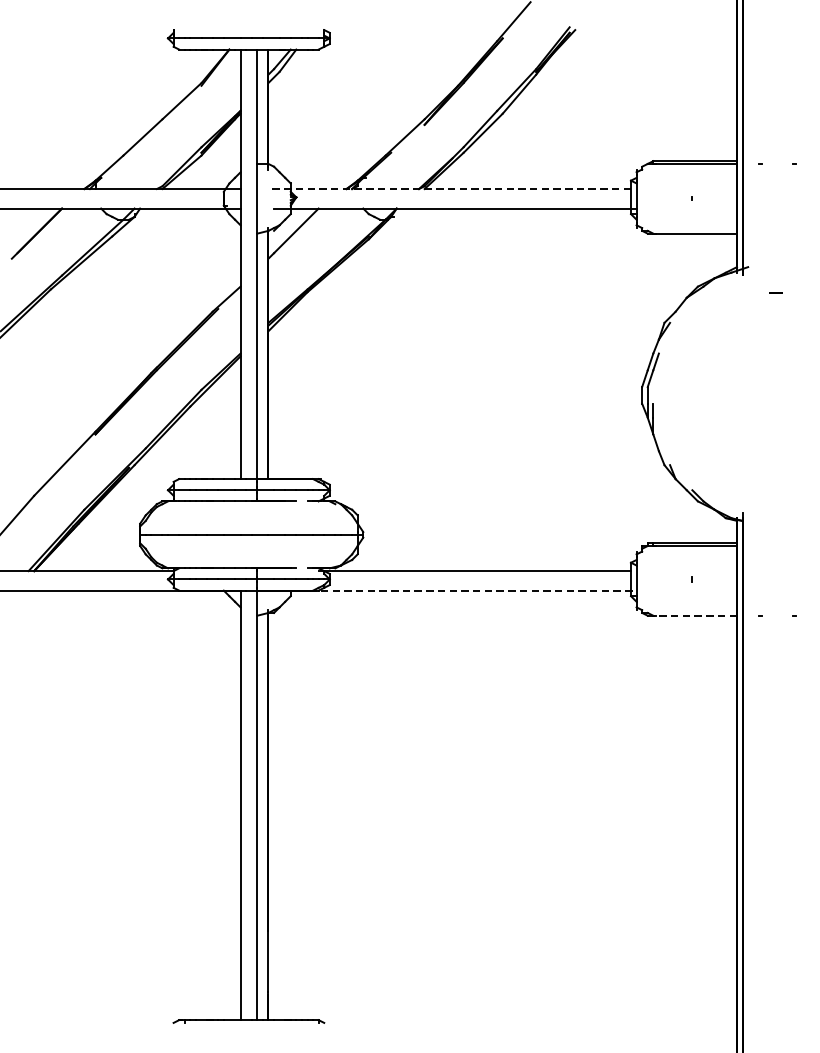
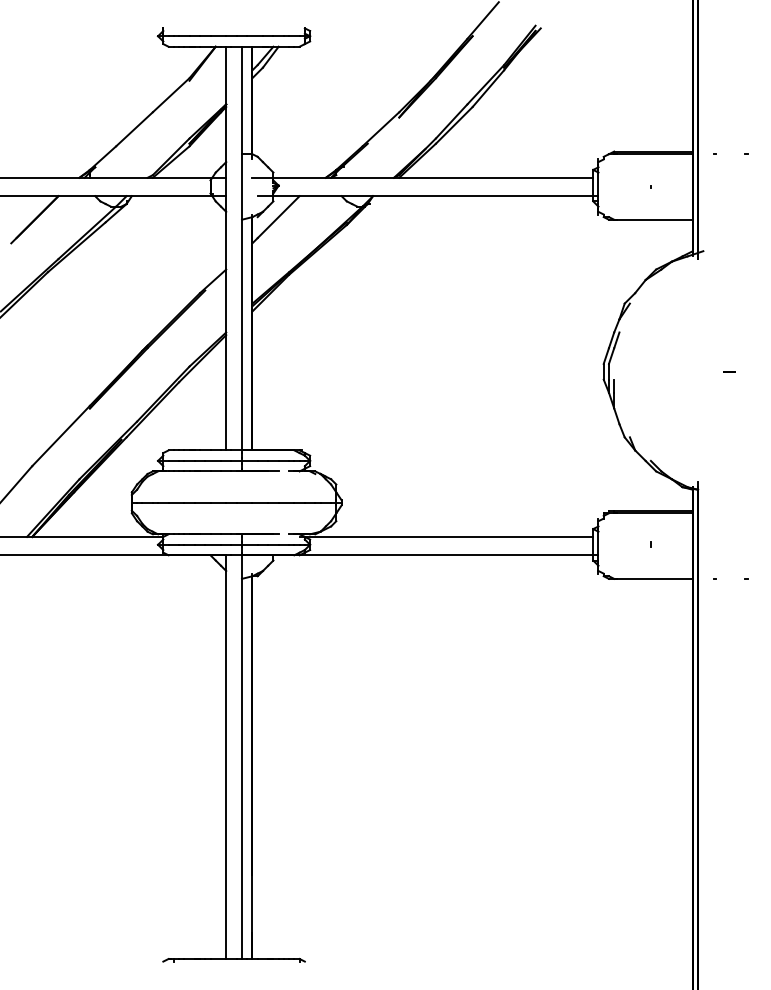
line: (449, 188) -> (422, 177), dashed -> solid
line: (775, 292) -> (729, 371), moved
line: (455, 590) -> (428, 555), dashed -> solid
line: (695, 615) -> (653, 578), dashed -> solid

